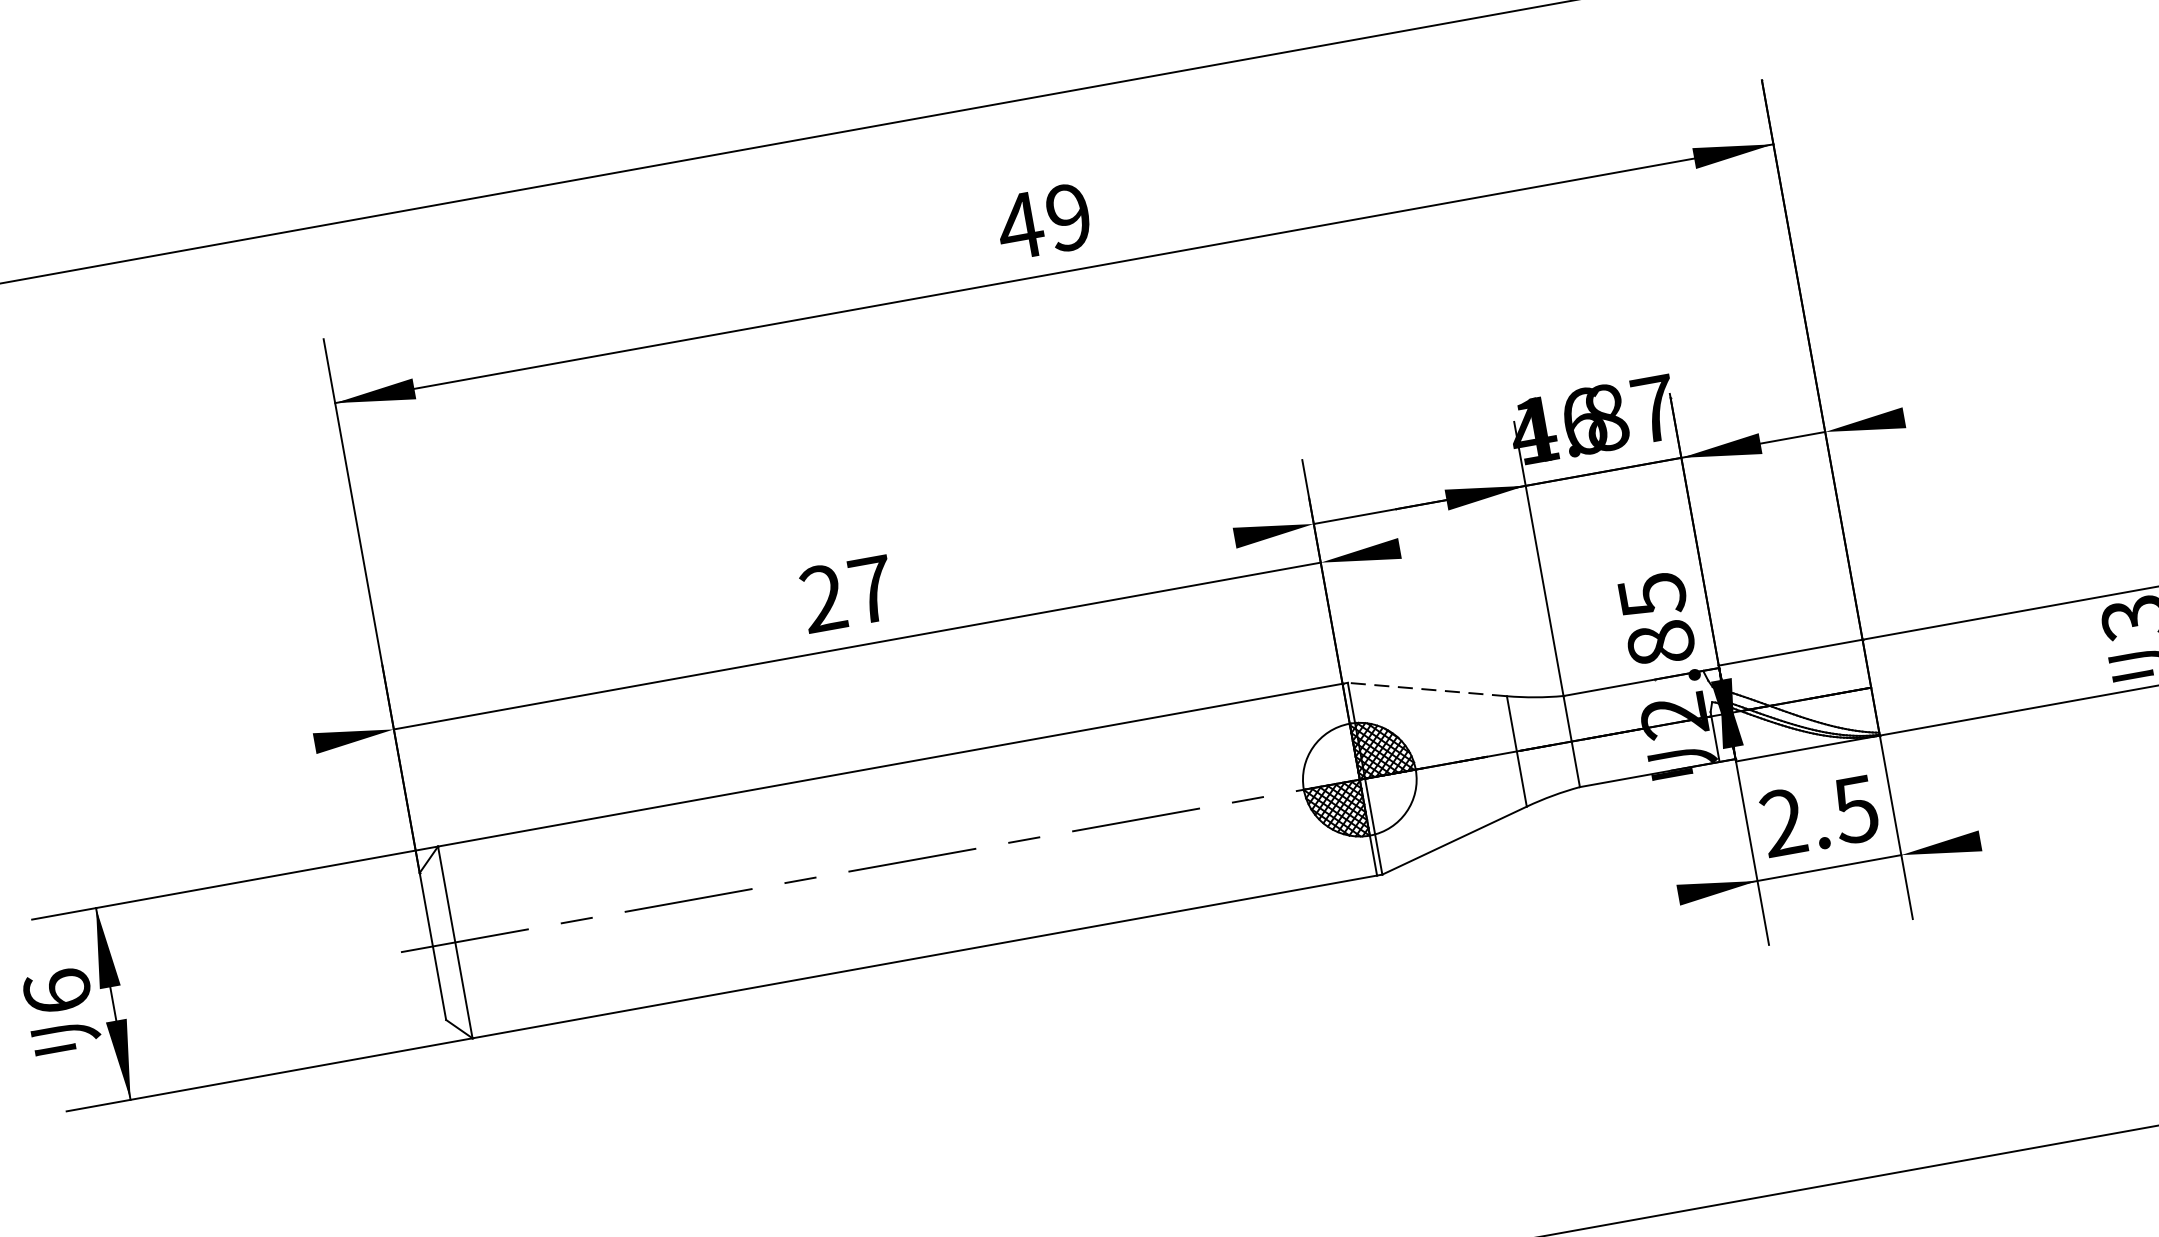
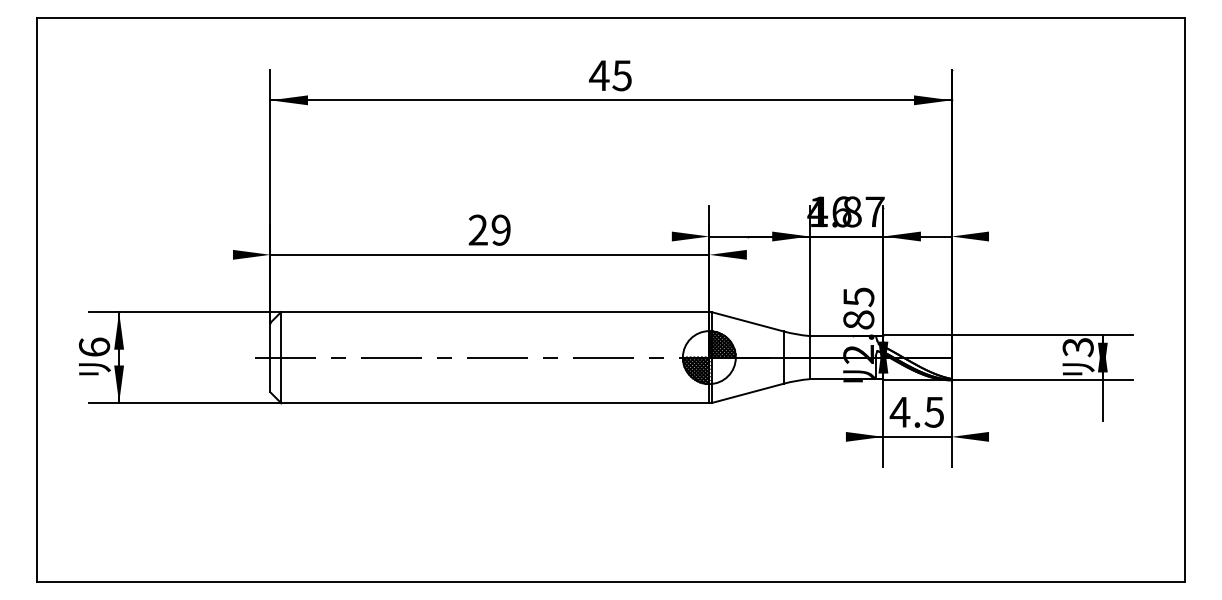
text: (1067, 217) -> (621, 75), 49 -> 45
text: (870, 588) -> (500, 229), 27 -> 29
line: (1426, 688) -> (747, 321), dashed -> solid
text: (1781, 821) -> (899, 411), 2.5 -> 4.5

